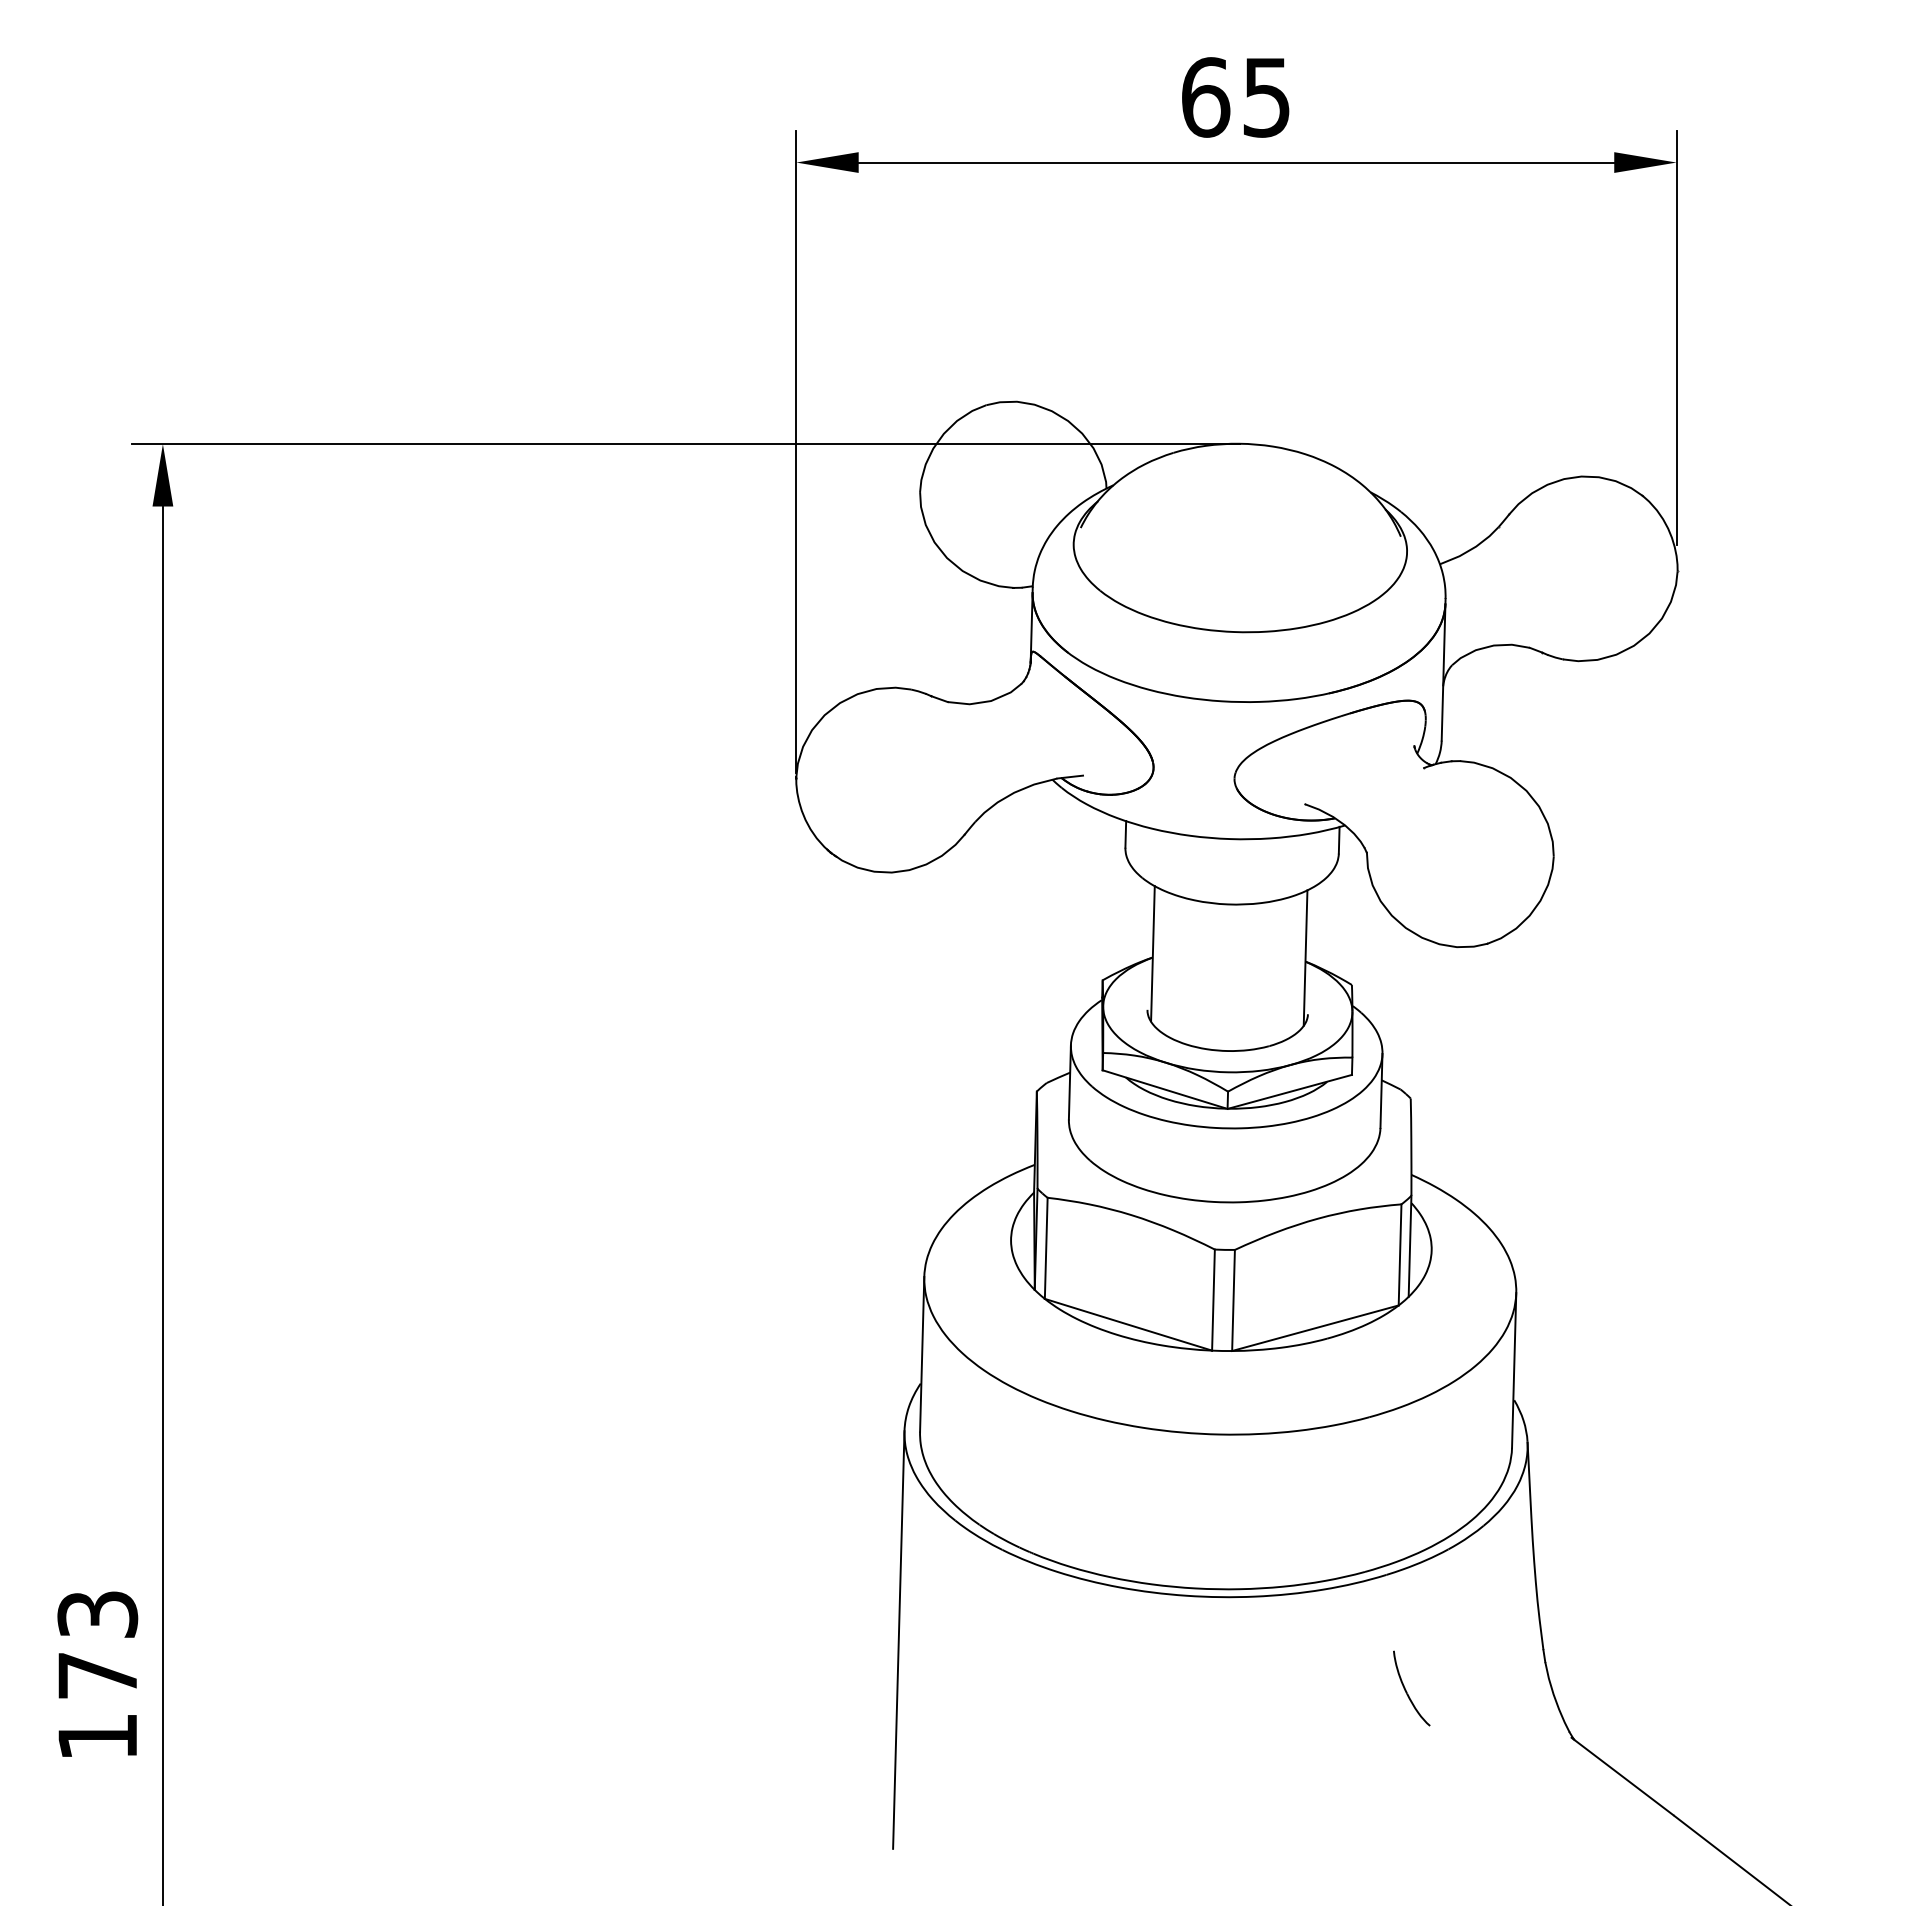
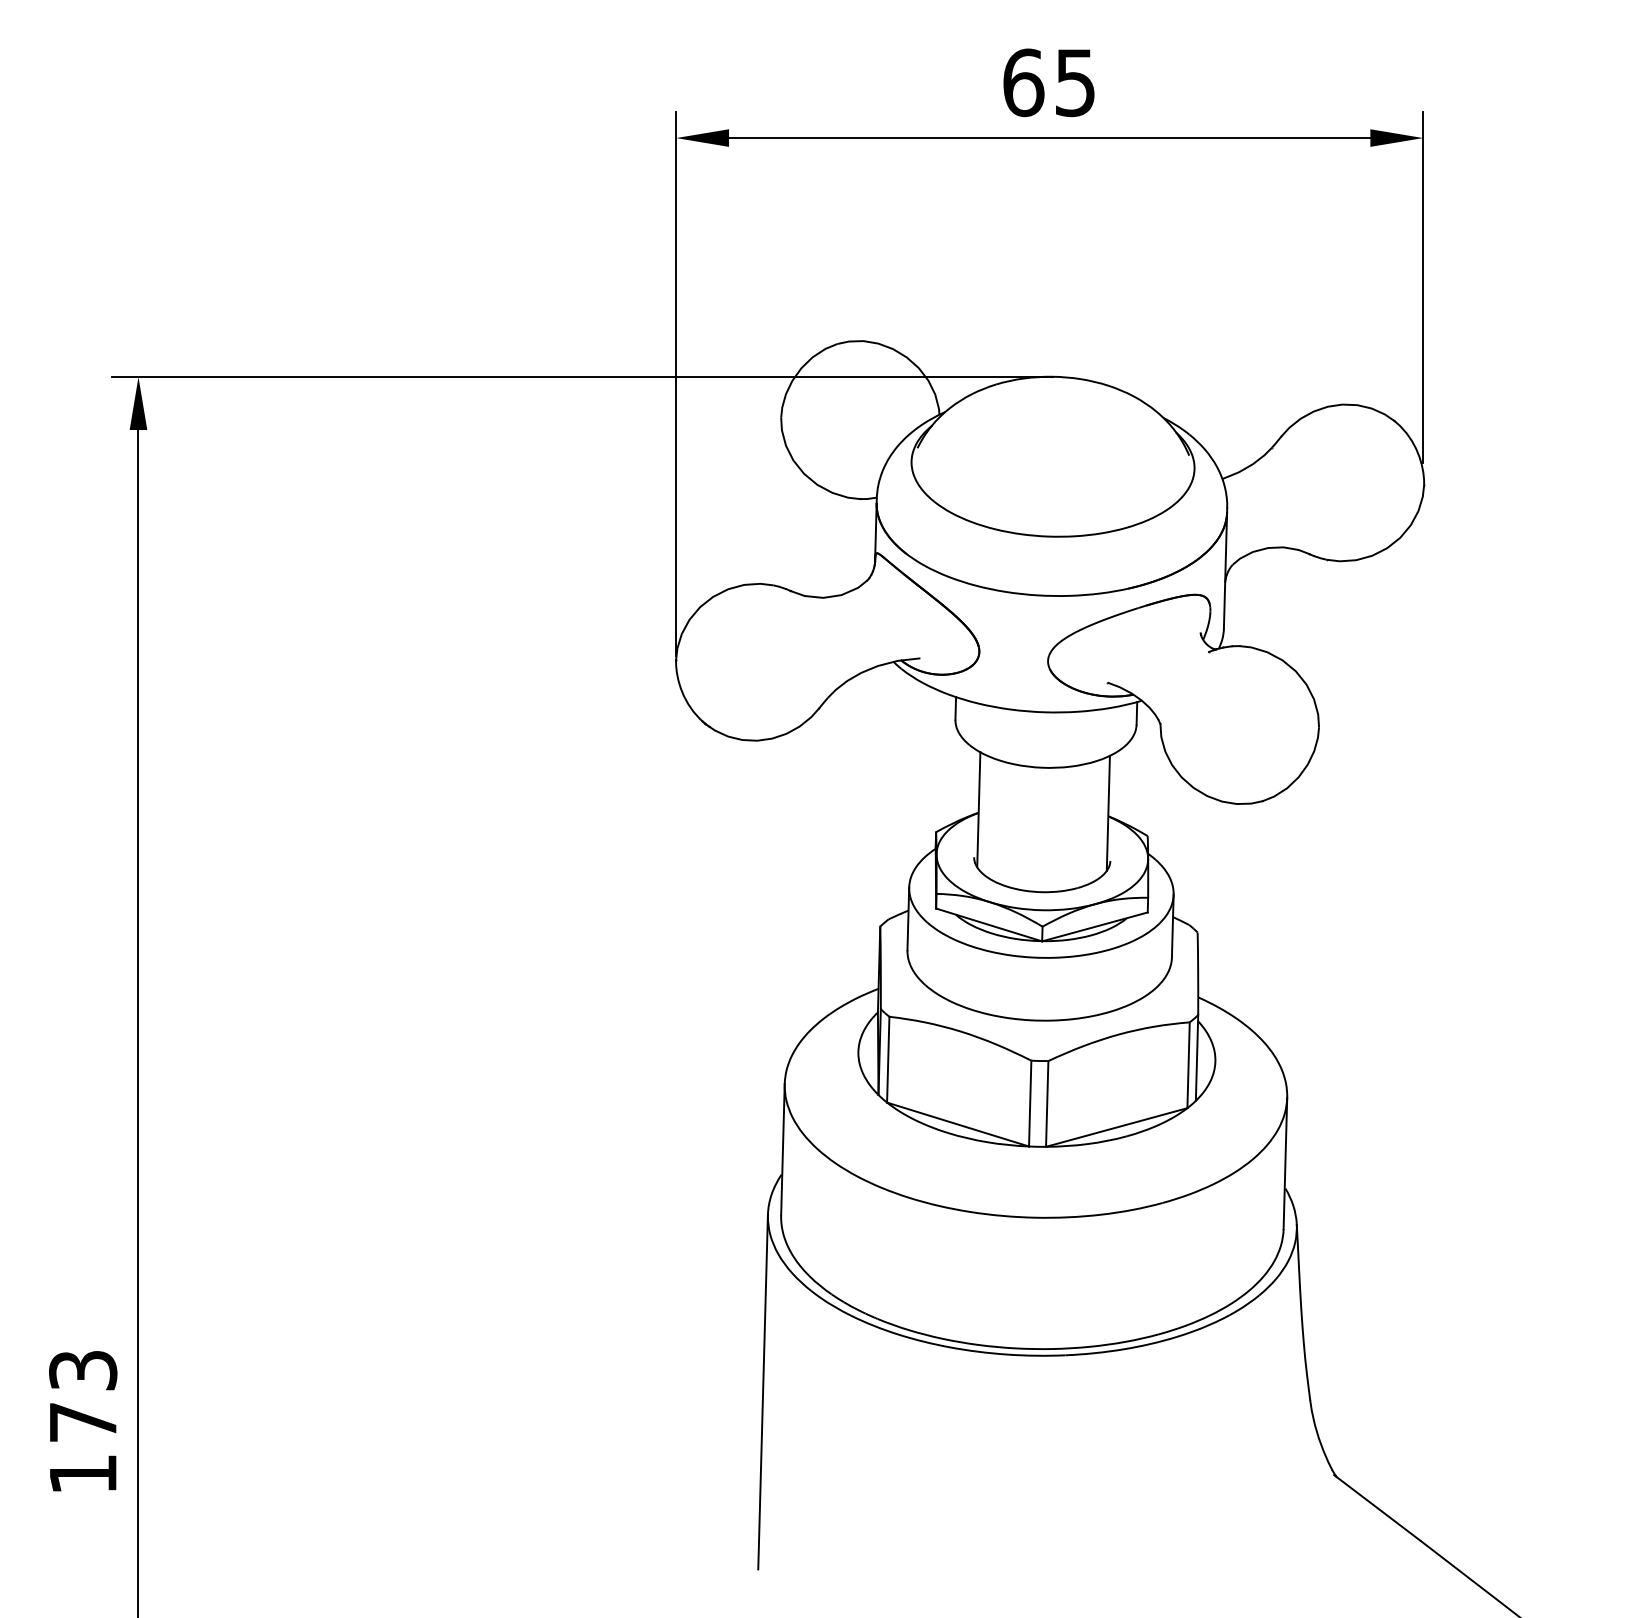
part: (1411, 1688) -> (1198, 1433), removed

